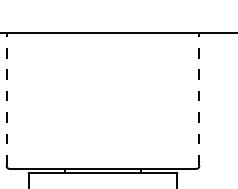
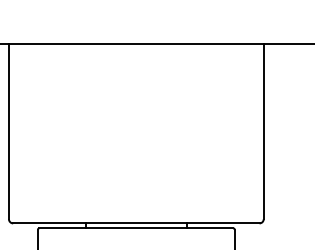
line: (6, 98) -> (8, 130), dashed -> solid
line: (199, 98) -> (263, 130), dashed -> solid

